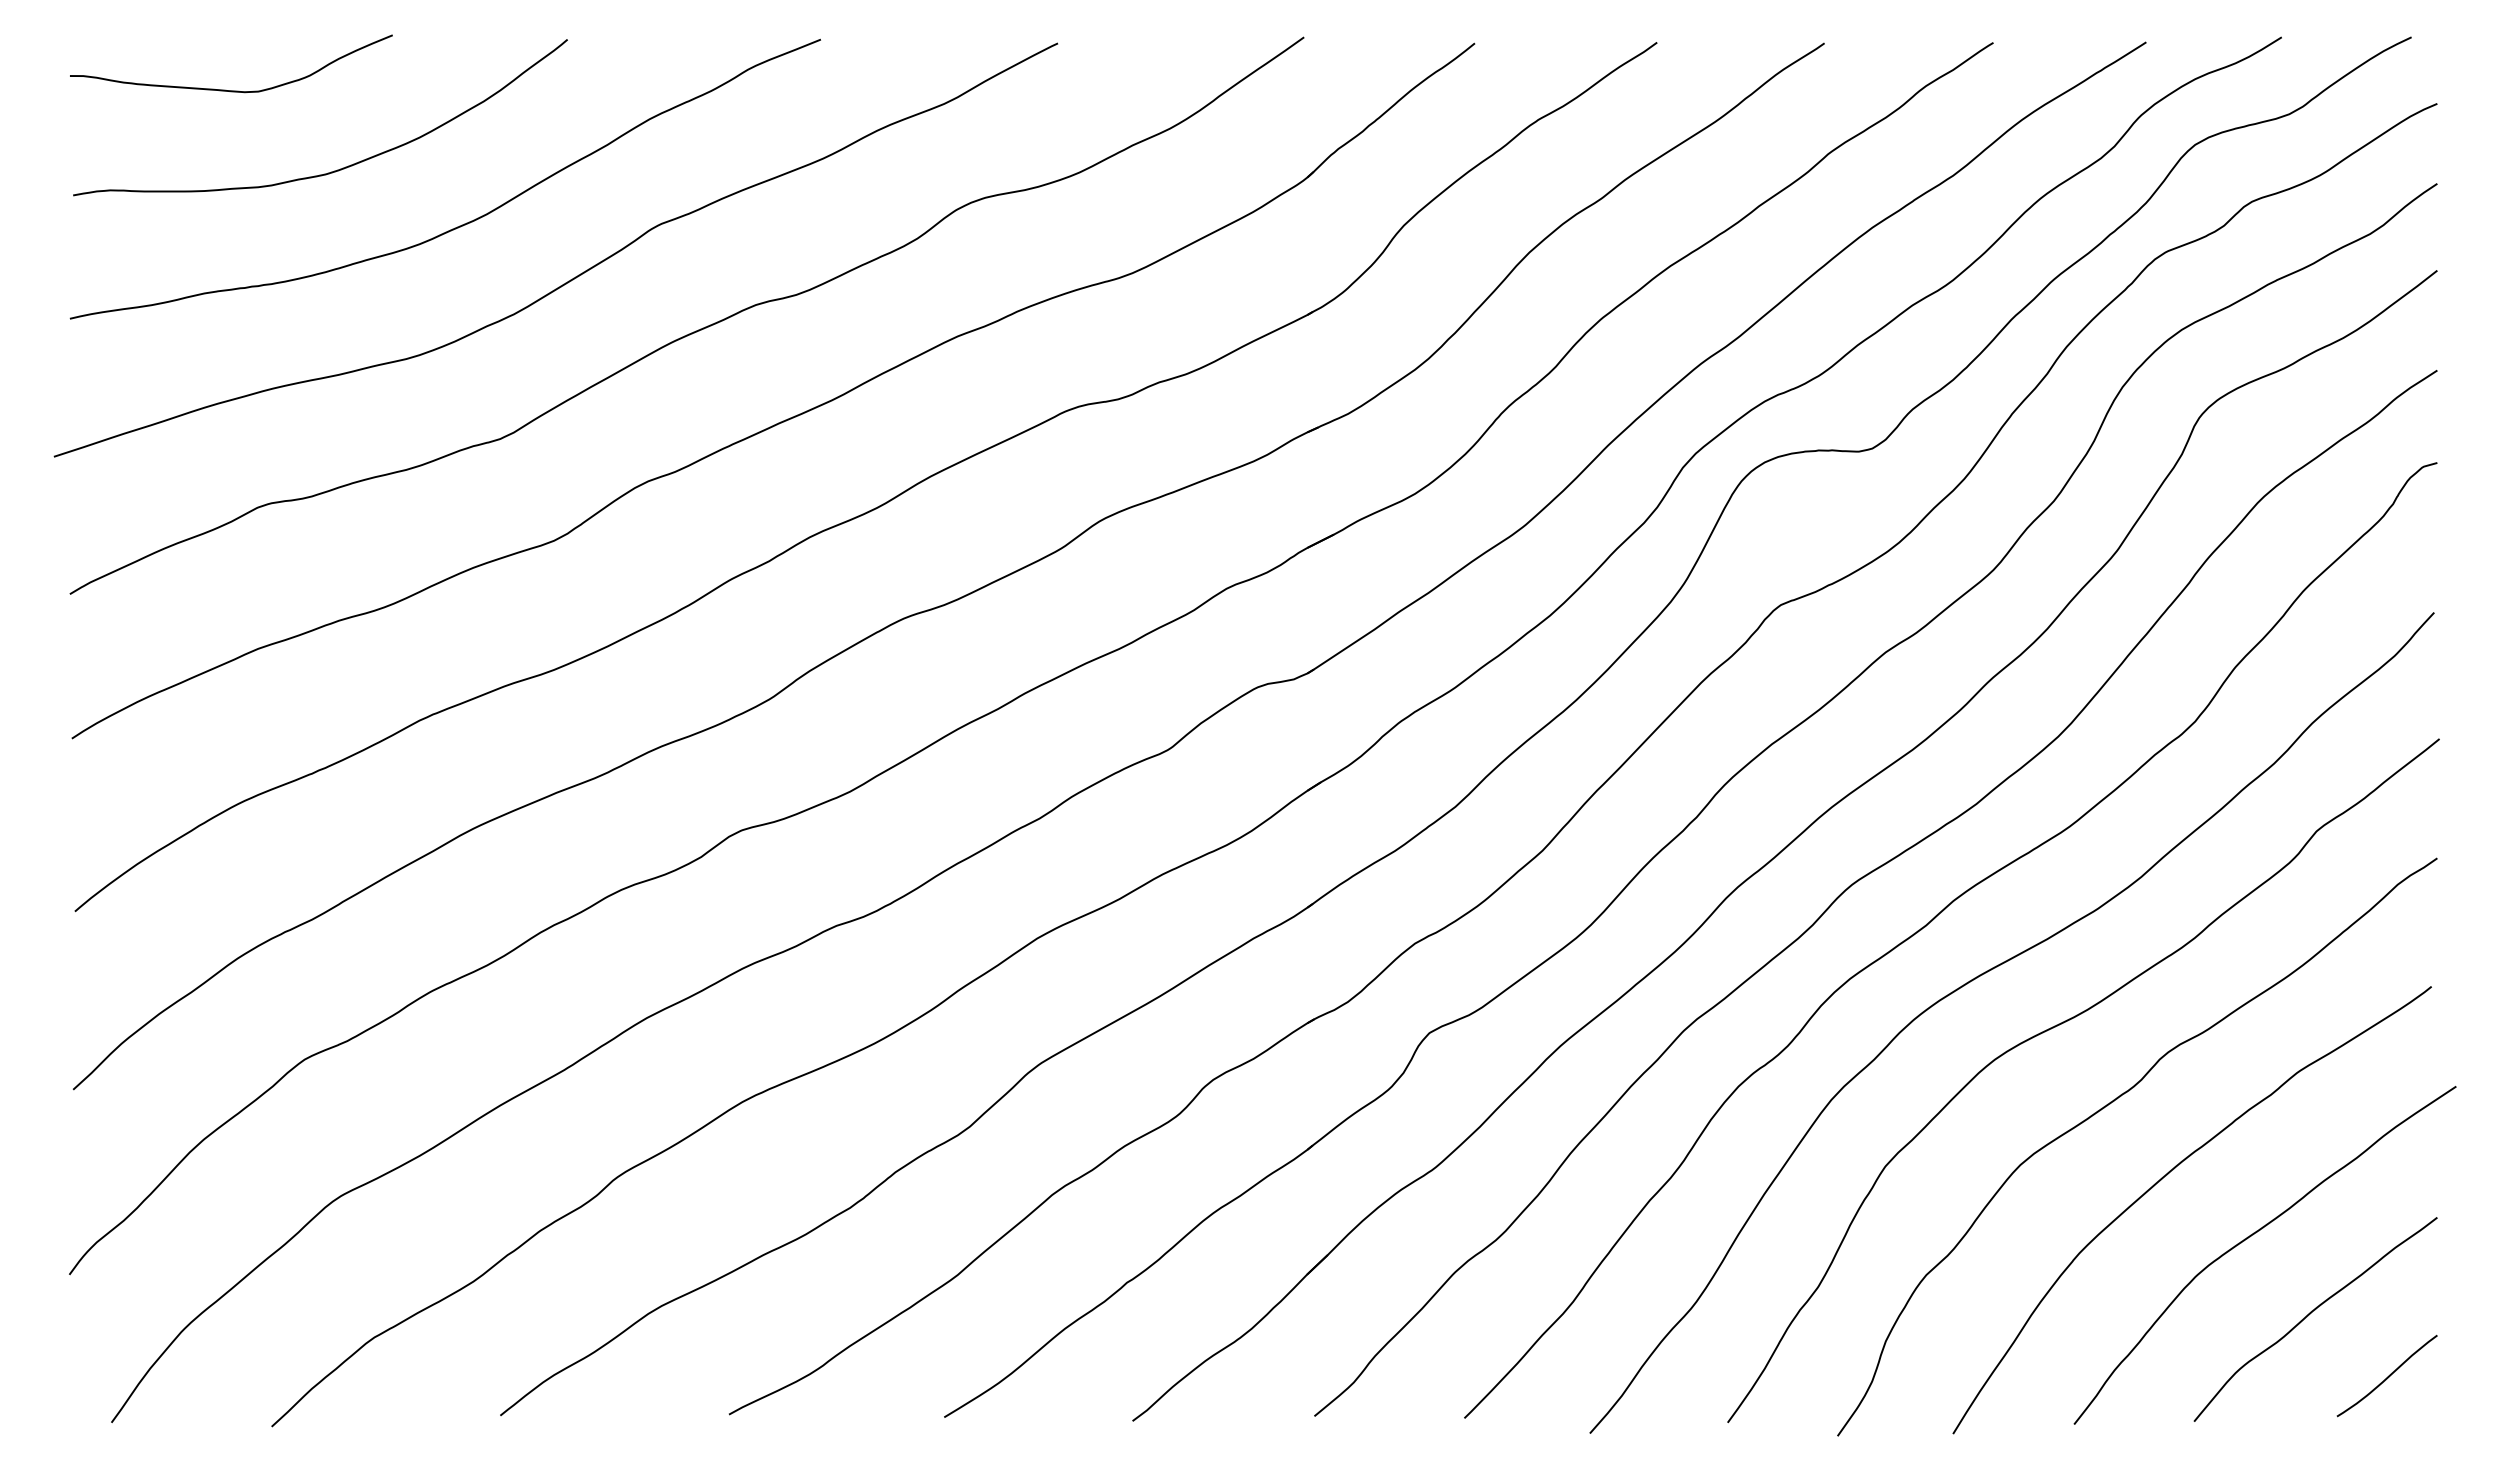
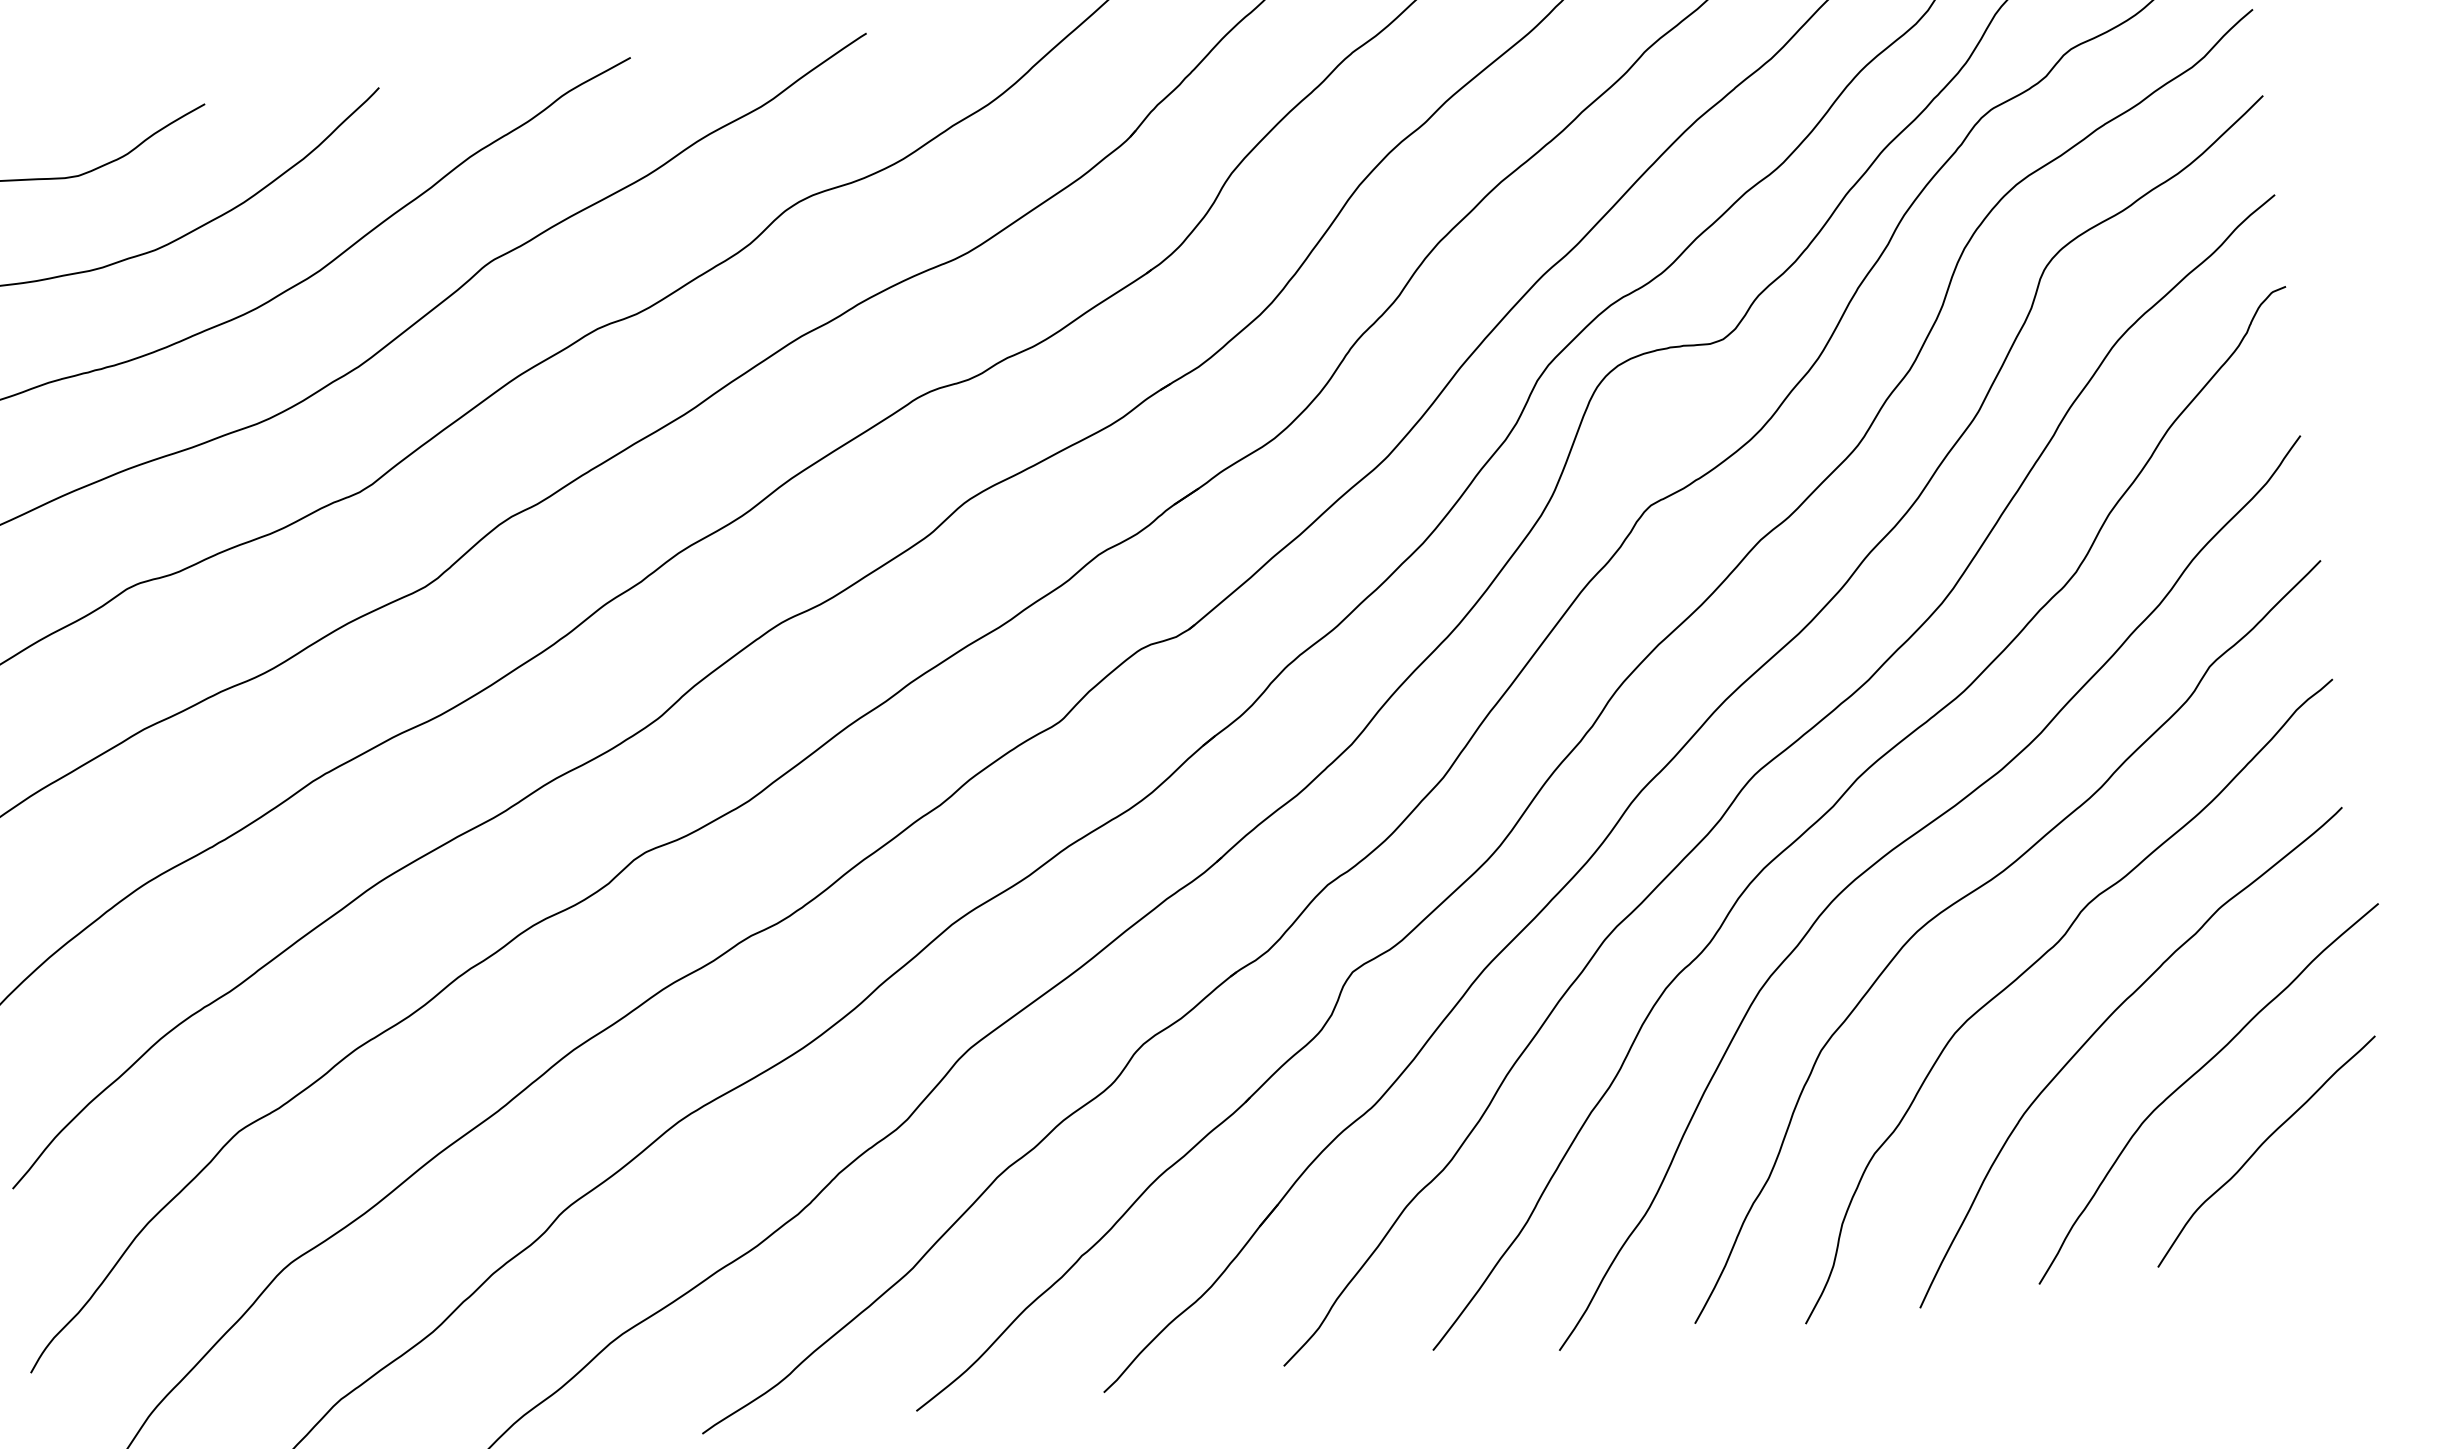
curve: (2387, 1376) -> (2344, 1199), removed

